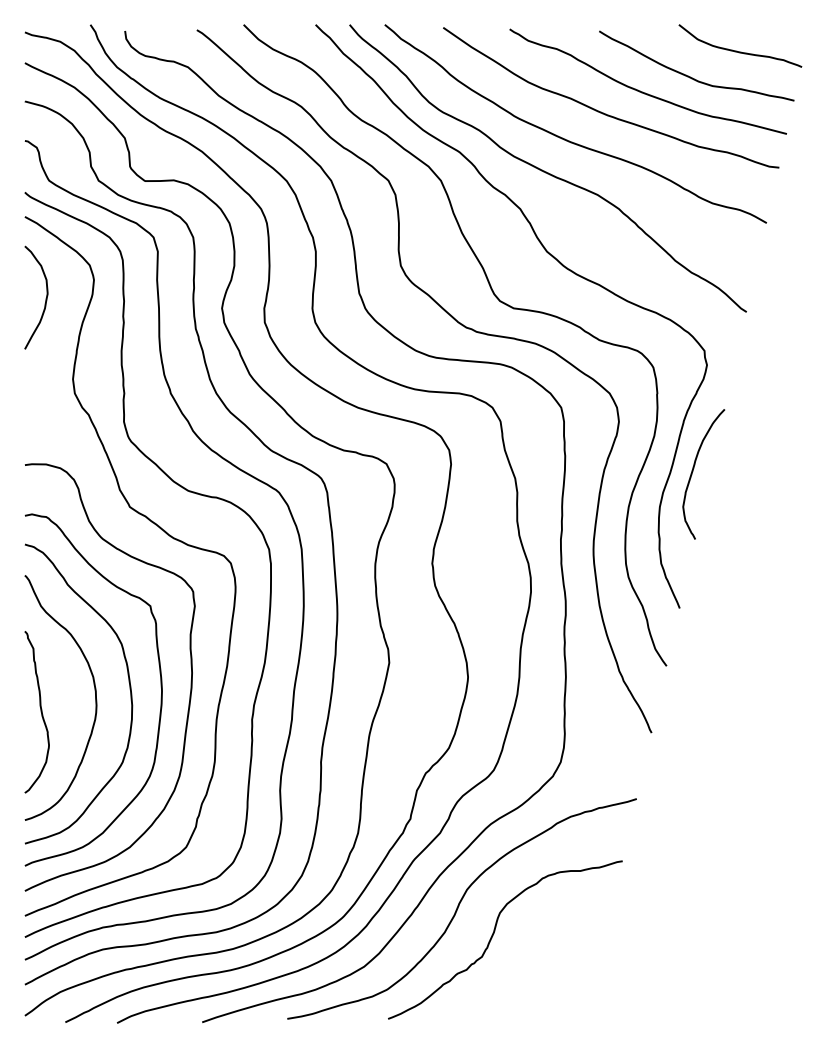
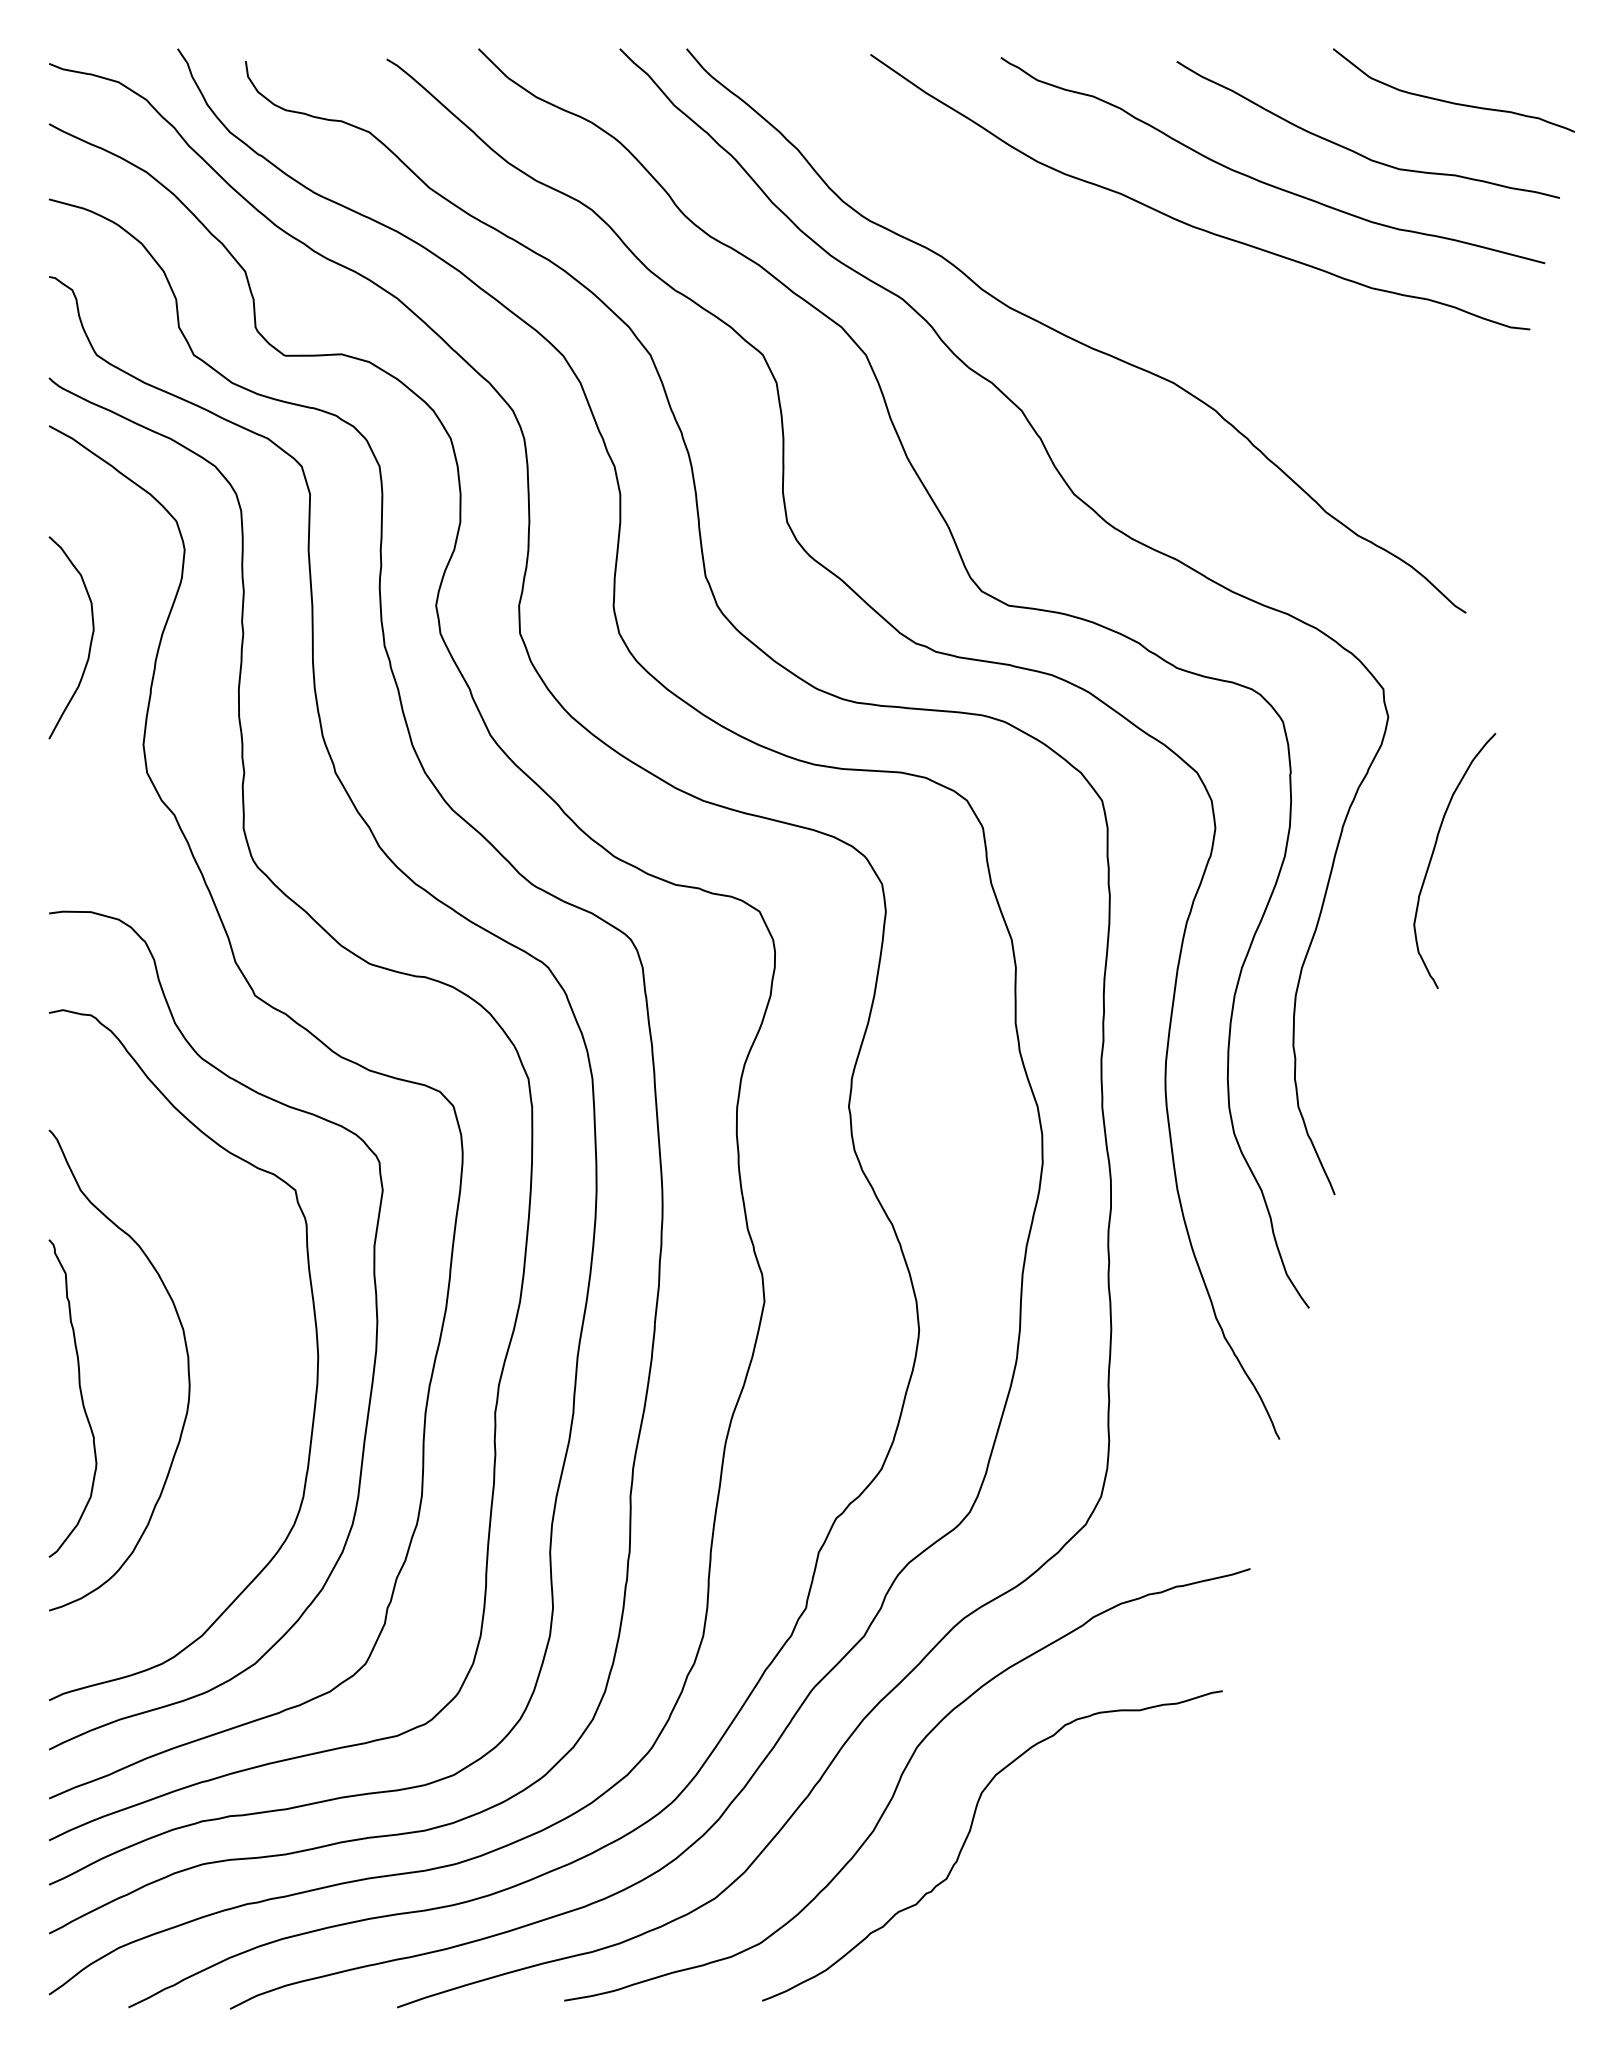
curve: (567, 139) -> (1114, 274), removed
curve: (45, 298) -> (89, 639), moved
curve: (693, 471) -> (1434, 855), moved
curve: (129, 689) -> (254, 1353), removed

